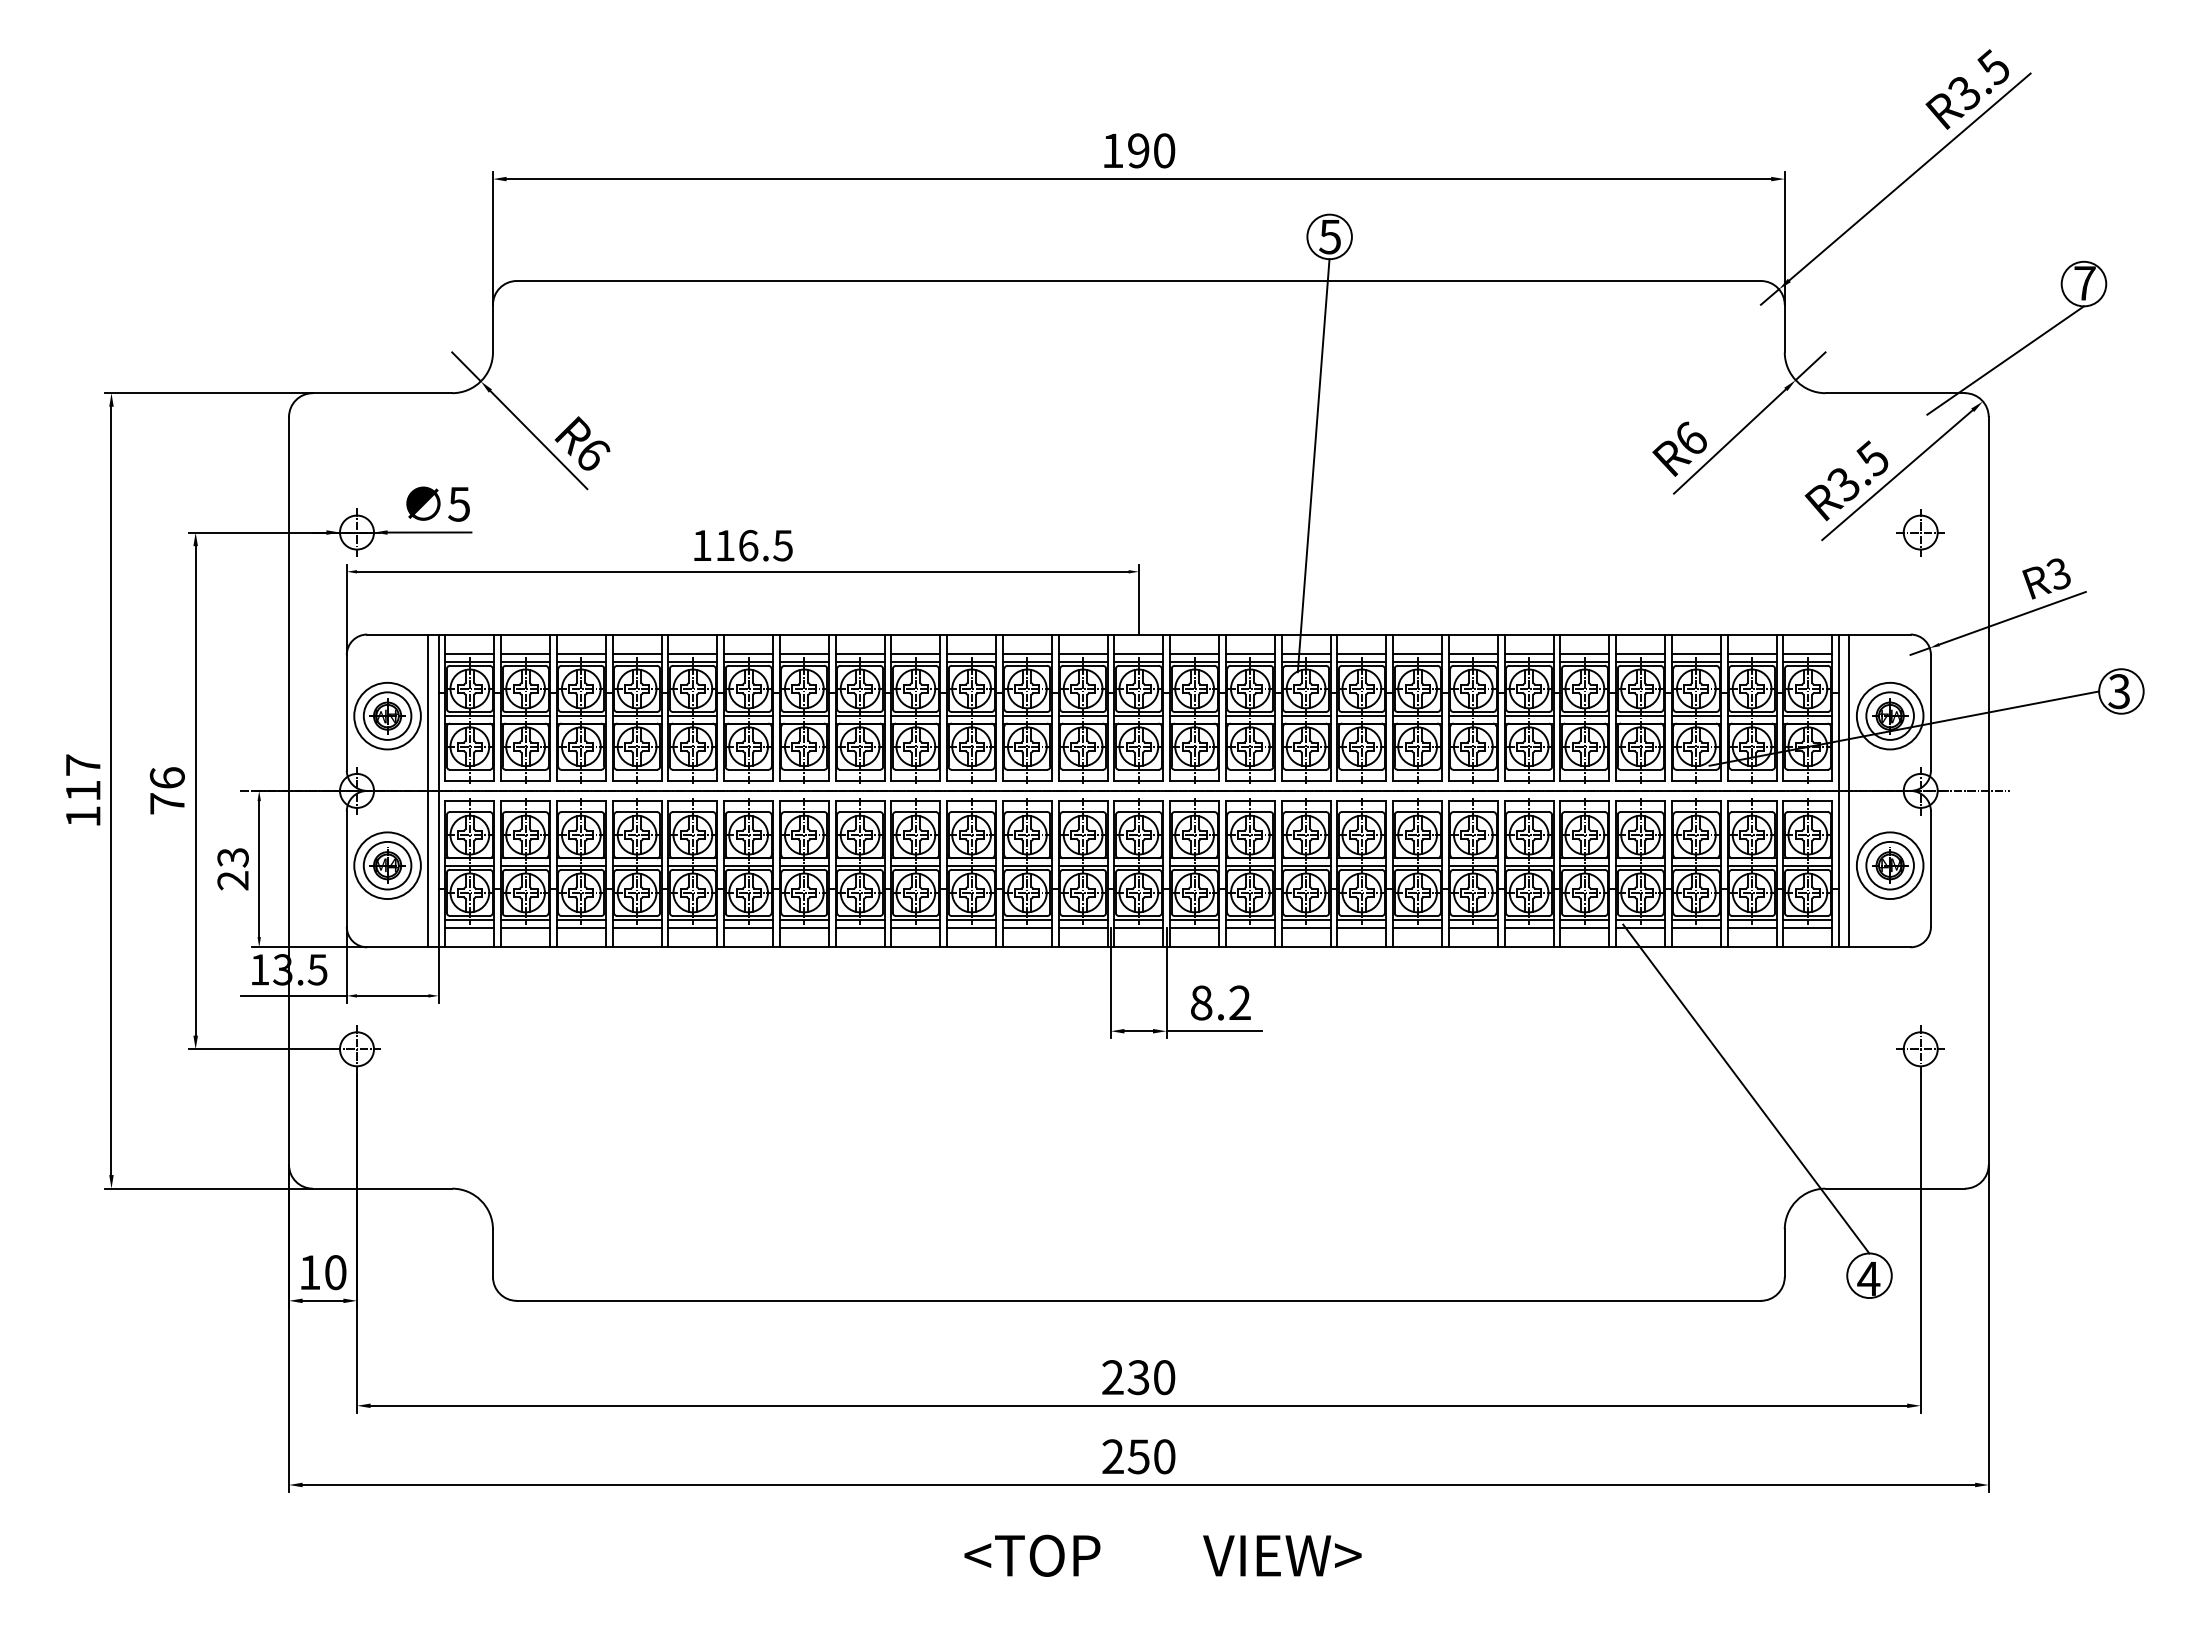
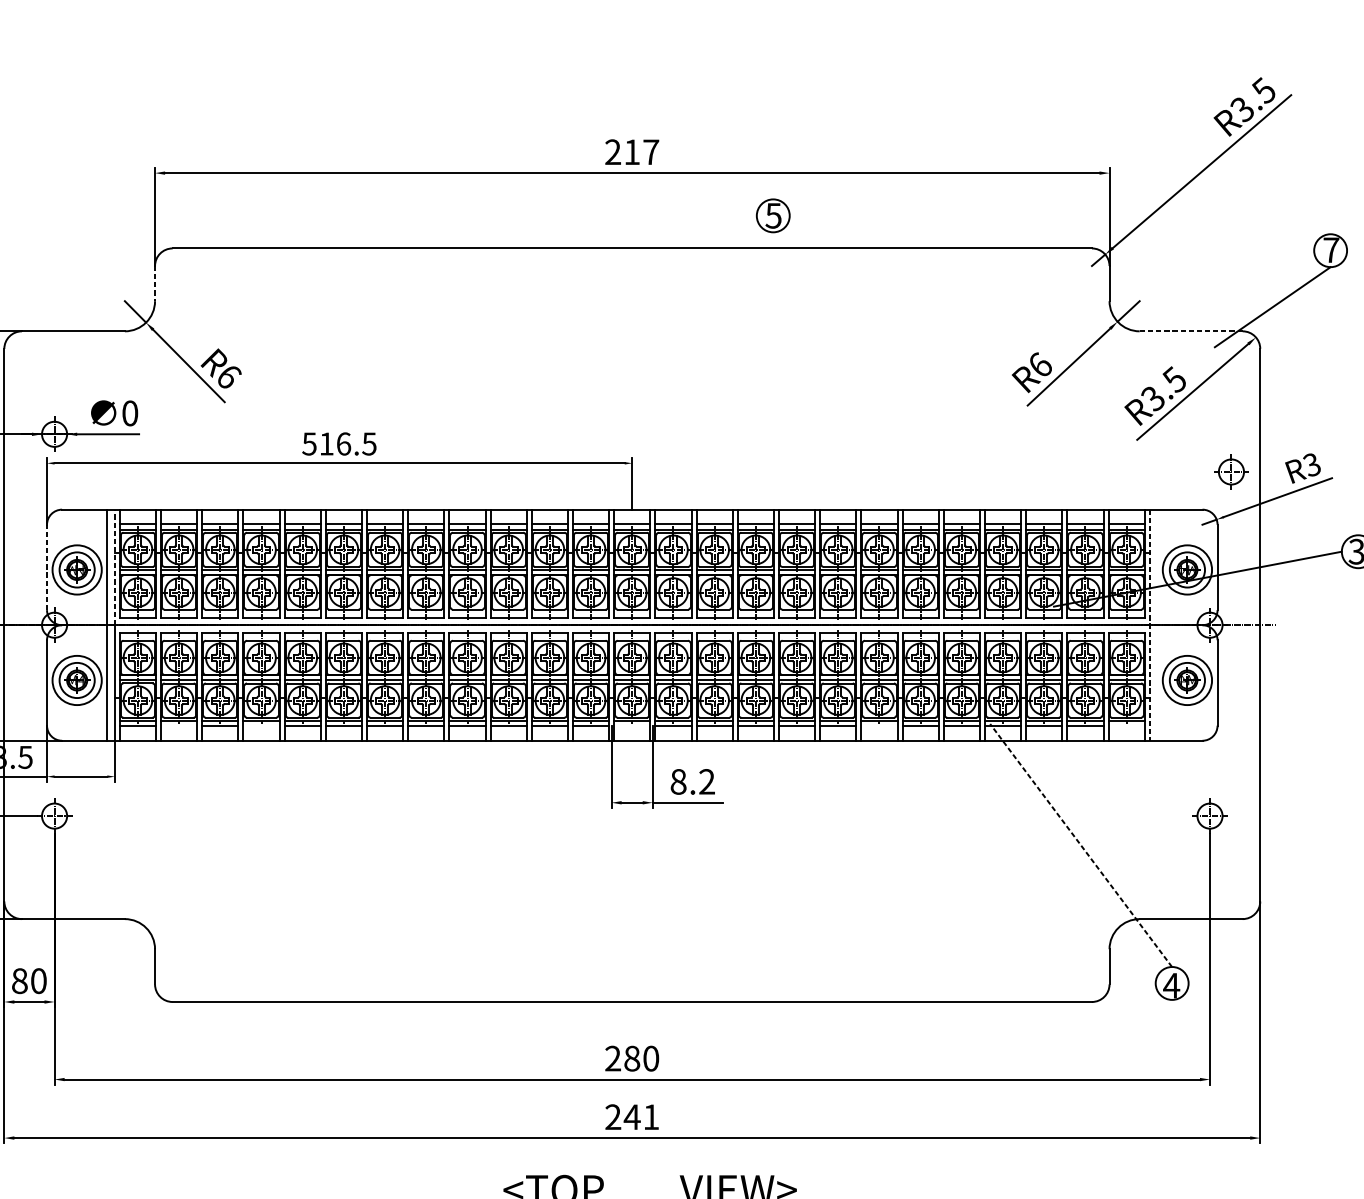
text: (1138, 150) -> (632, 152), 190 -> 217
line: (492, 328) -> (154, 283), solid -> dashed
line: (1895, 393) -> (1191, 331), solid -> dashed
line: (1313, 465) -> (761, 384), removed
text: (459, 503) -> (130, 412), 5 -> 0
part: (1920, 532) -> (1231, 471), moved
text: (701, 545) -> (309, 443), 116.5 -> 516.5
line: (346, 712) -> (46, 567), solid -> dashed
line: (438, 712) -> (114, 567), solid -> dashed
line: (1849, 790) -> (1157, 624), removed
line: (1839, 791) -> (1149, 625), solid -> dashed
line: (525, 927) -> (179, 726), removed
line: (636, 927) -> (261, 726), removed
line: (1138, 927) -> (632, 726), removed
line: (1472, 927) -> (878, 726), removed
line: (1807, 927) -> (1126, 726), removed
line: (1746, 1088) -> (1081, 845), solid -> dashed
text: (309, 1272) -> (19, 981), 10 -> 80
text: (1138, 1377) -> (632, 1058), 230 -> 280
text: (1151, 1456) -> (641, 1117), 250 -> 241

